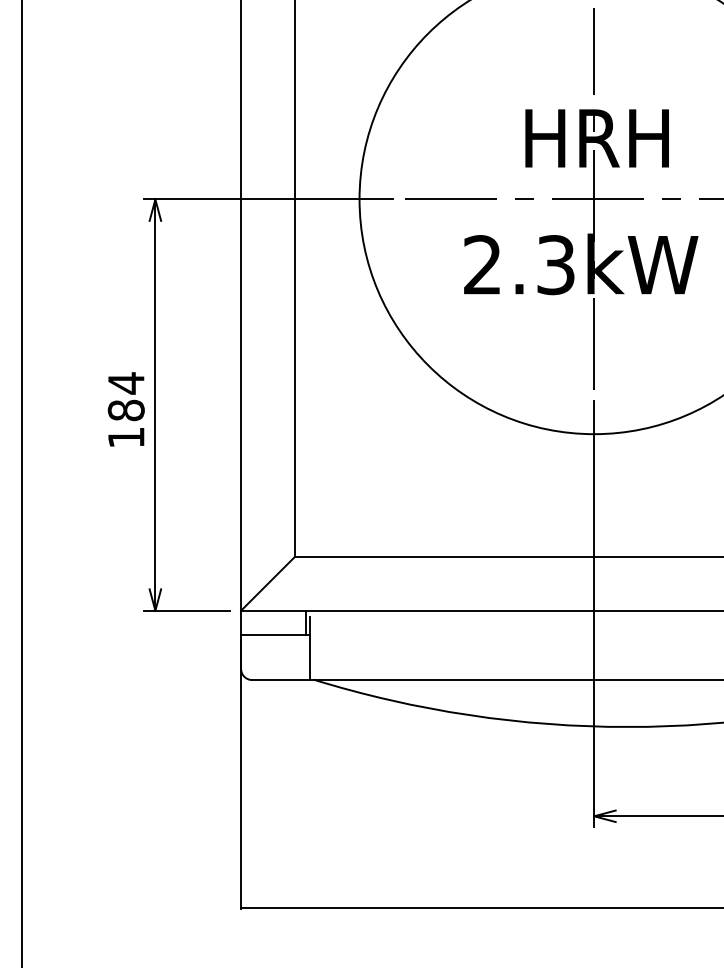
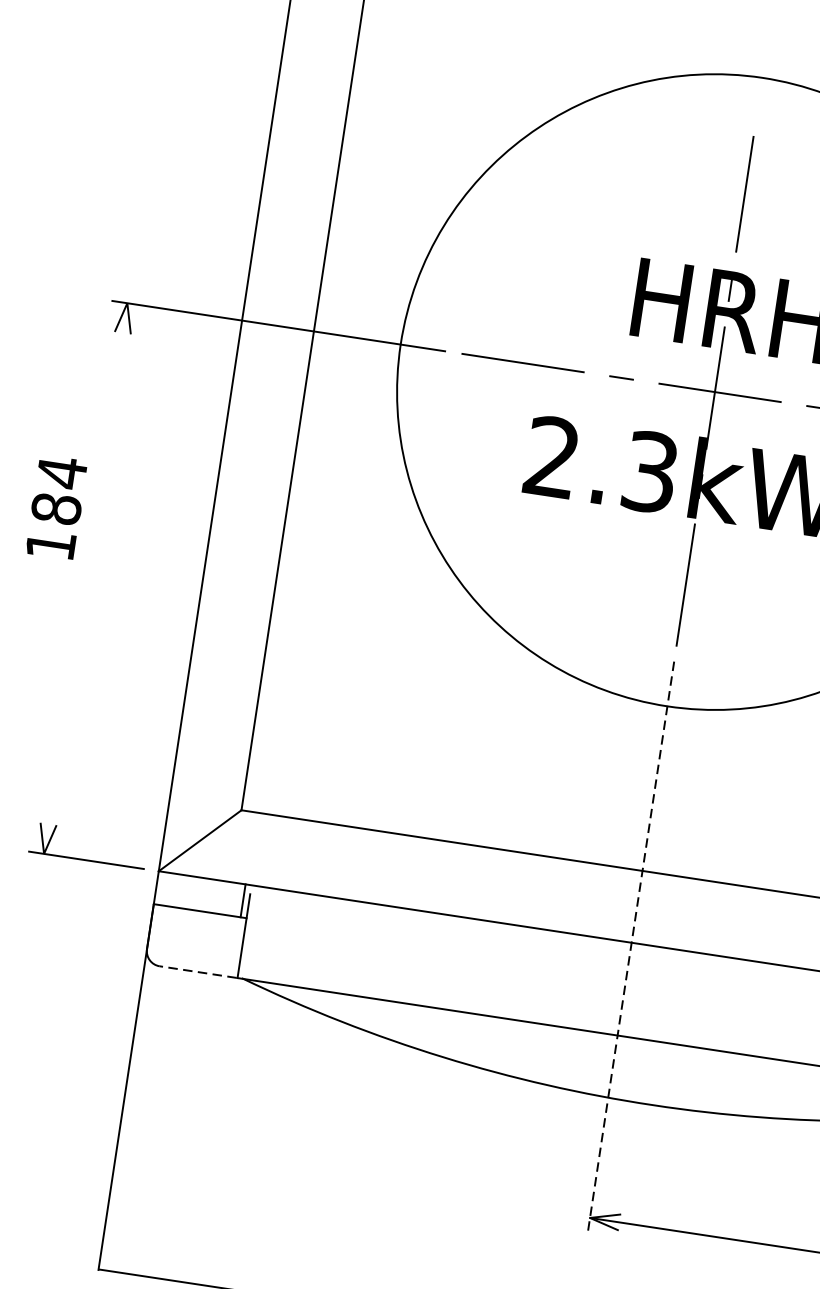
line: (155, 404) -> (85, 577), removed
text: (125, 409) -> (55, 507), moved
line: (594, 614) -> (631, 947), solid -> dashed
line: (280, 680) -> (197, 972), solid -> dashed

